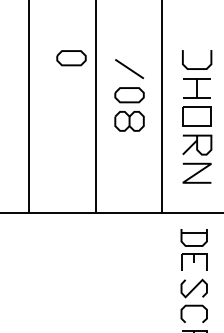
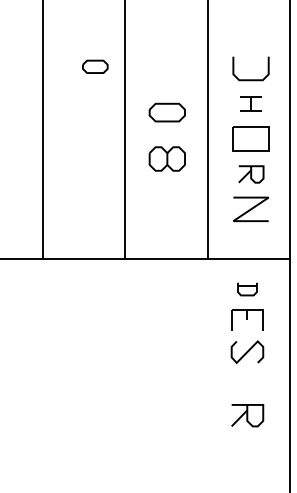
part: (70, 57) -> (94, 66), size x0.7
line: (129, 69) -> (167, 80), removed
part: (196, 87) -> (250, 103), size x0.6
part: (128, 120) -> (166, 158), moved
part: (197, 145) -> (251, 174), size x0.7
part: (194, 237) -> (247, 289), size x0.6
curve: (194, 306) -> (247, 374), removed

